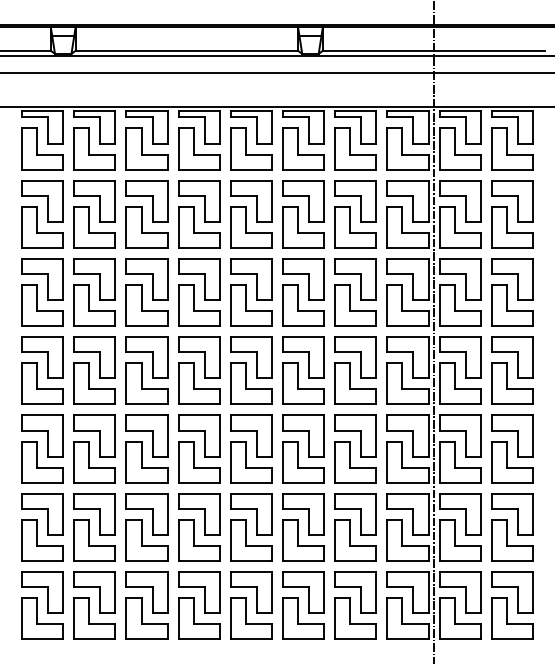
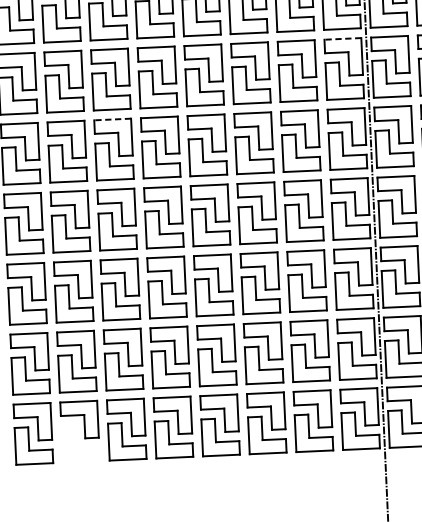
line: (407, 180) -> (342, 38), solid -> dashed
line: (147, 258) -> (113, 119), solid -> dashed
part: (94, 618) -> (80, 443), removed

